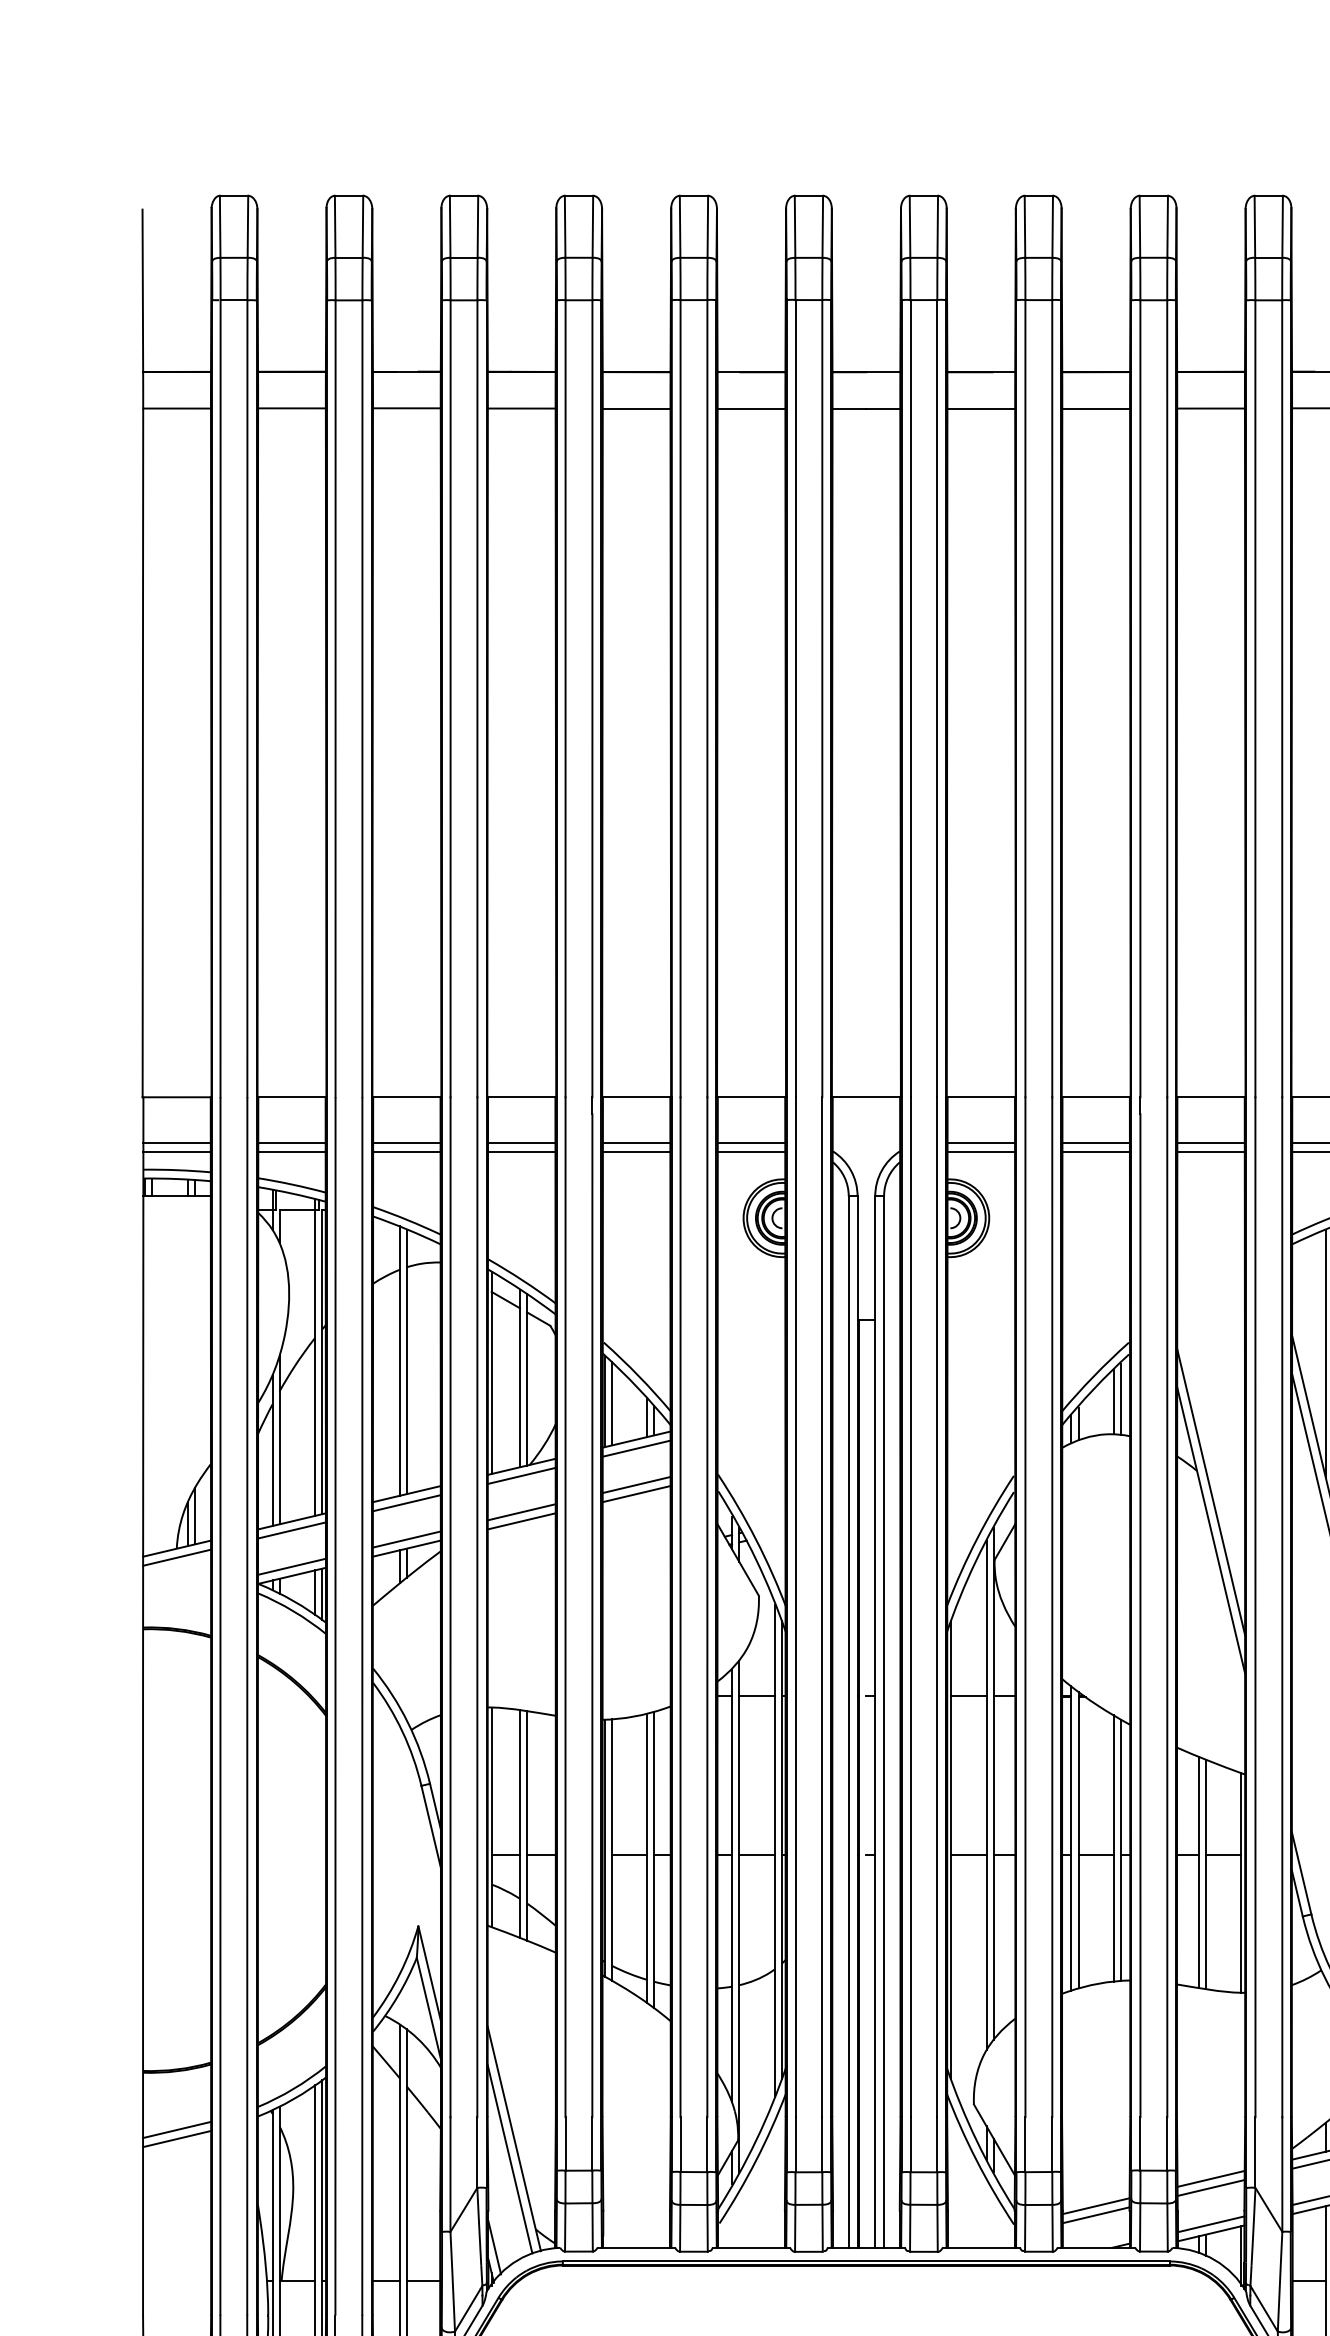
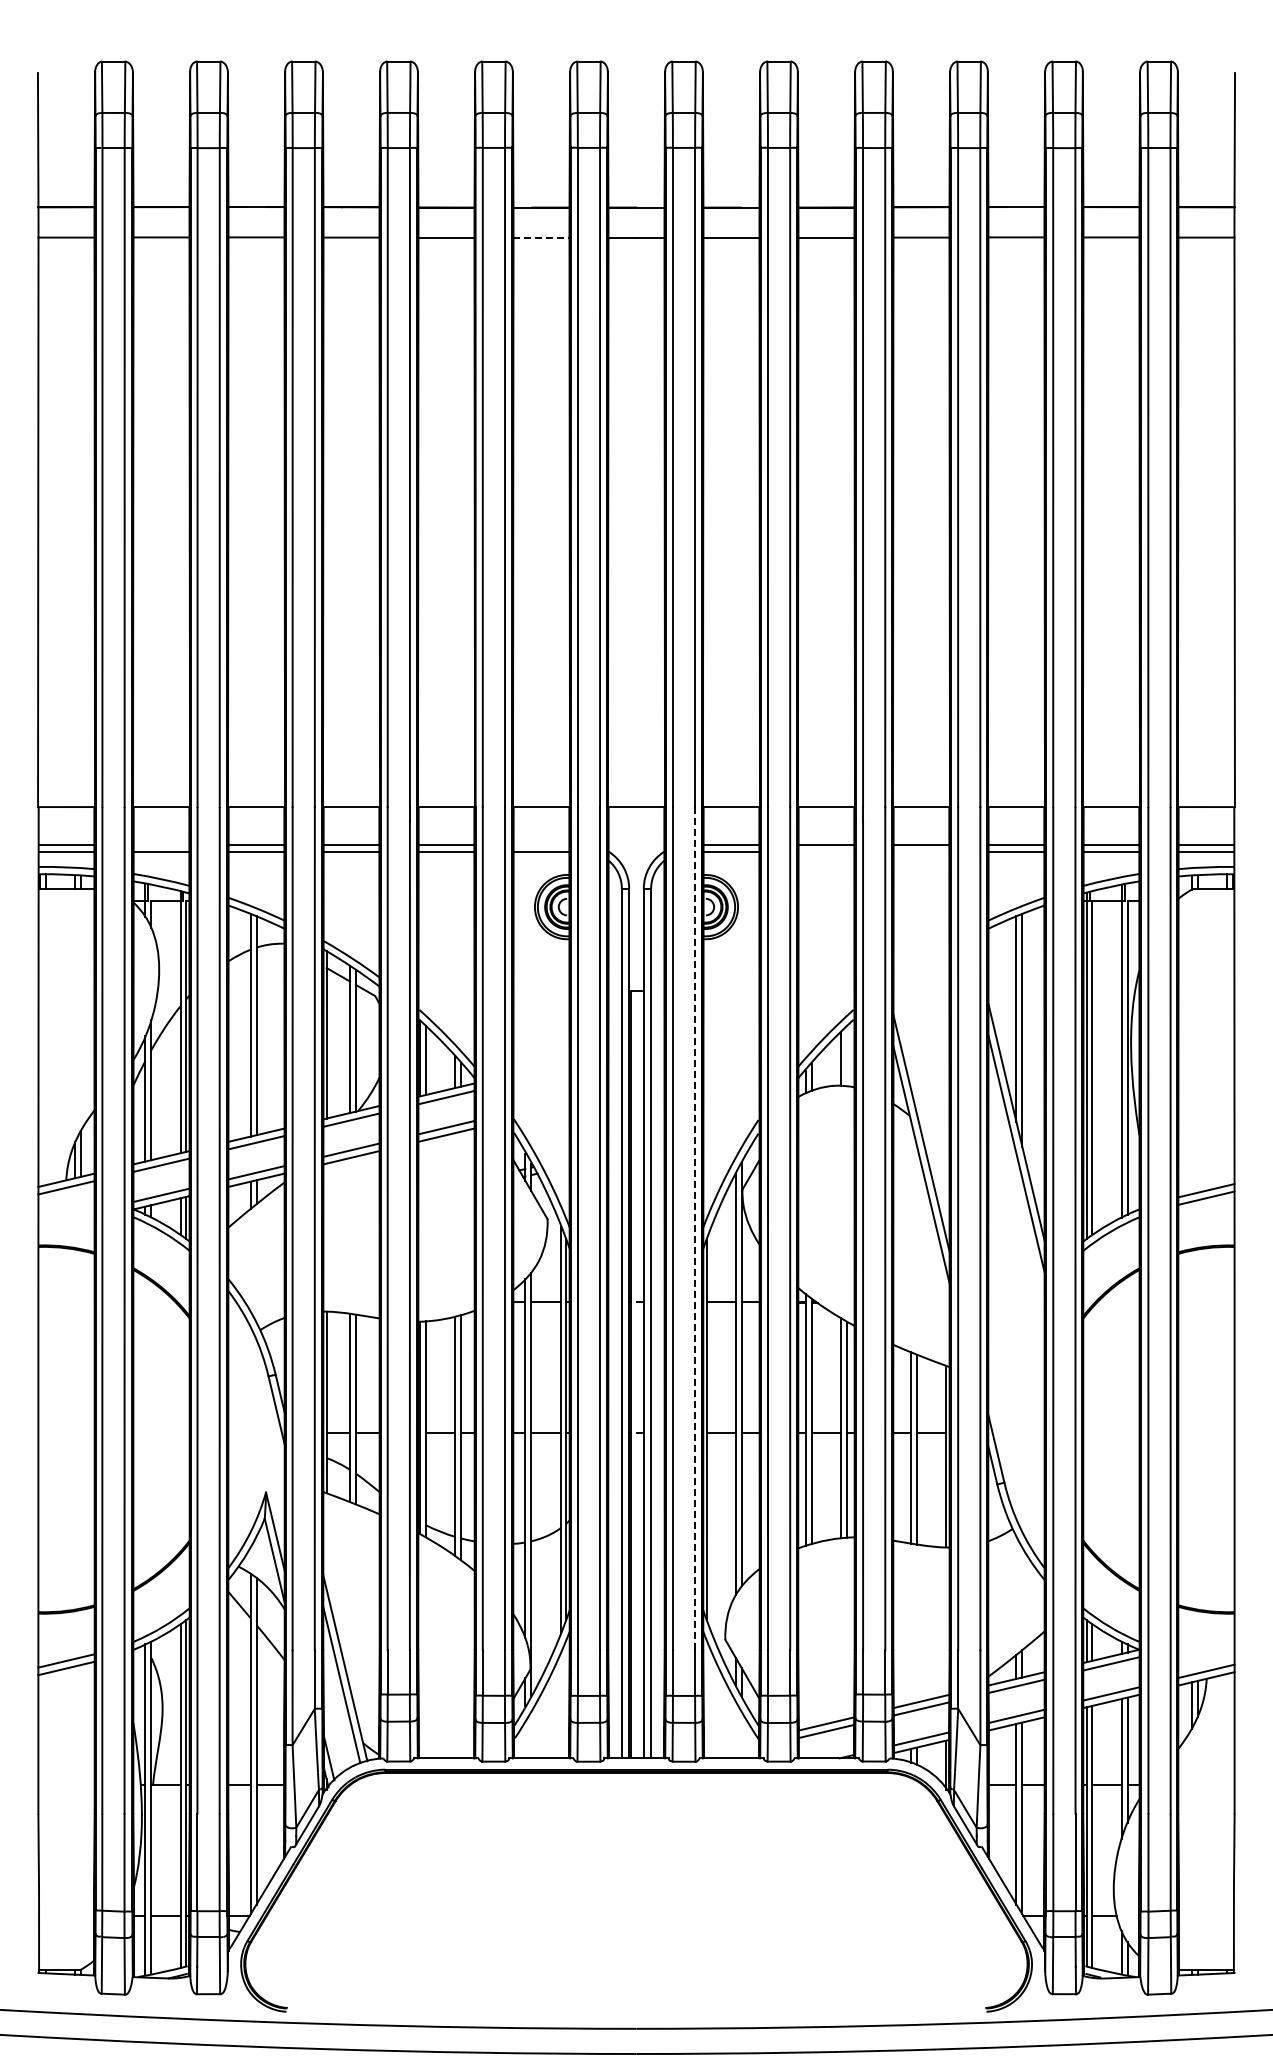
line: (751, 408) -> (541, 237), solid -> dashed
line: (291, 1143) -> (161, 845), removed
line: (751, 1143) -> (541, 845), removed
line: (1096, 1152) -> (826, 852), removed
line: (1211, 1152) -> (921, 852), removed
line: (1120, 1398) -> (846, 1056), removed
line: (937, 1606) -> (695, 1228), solid -> dashed

